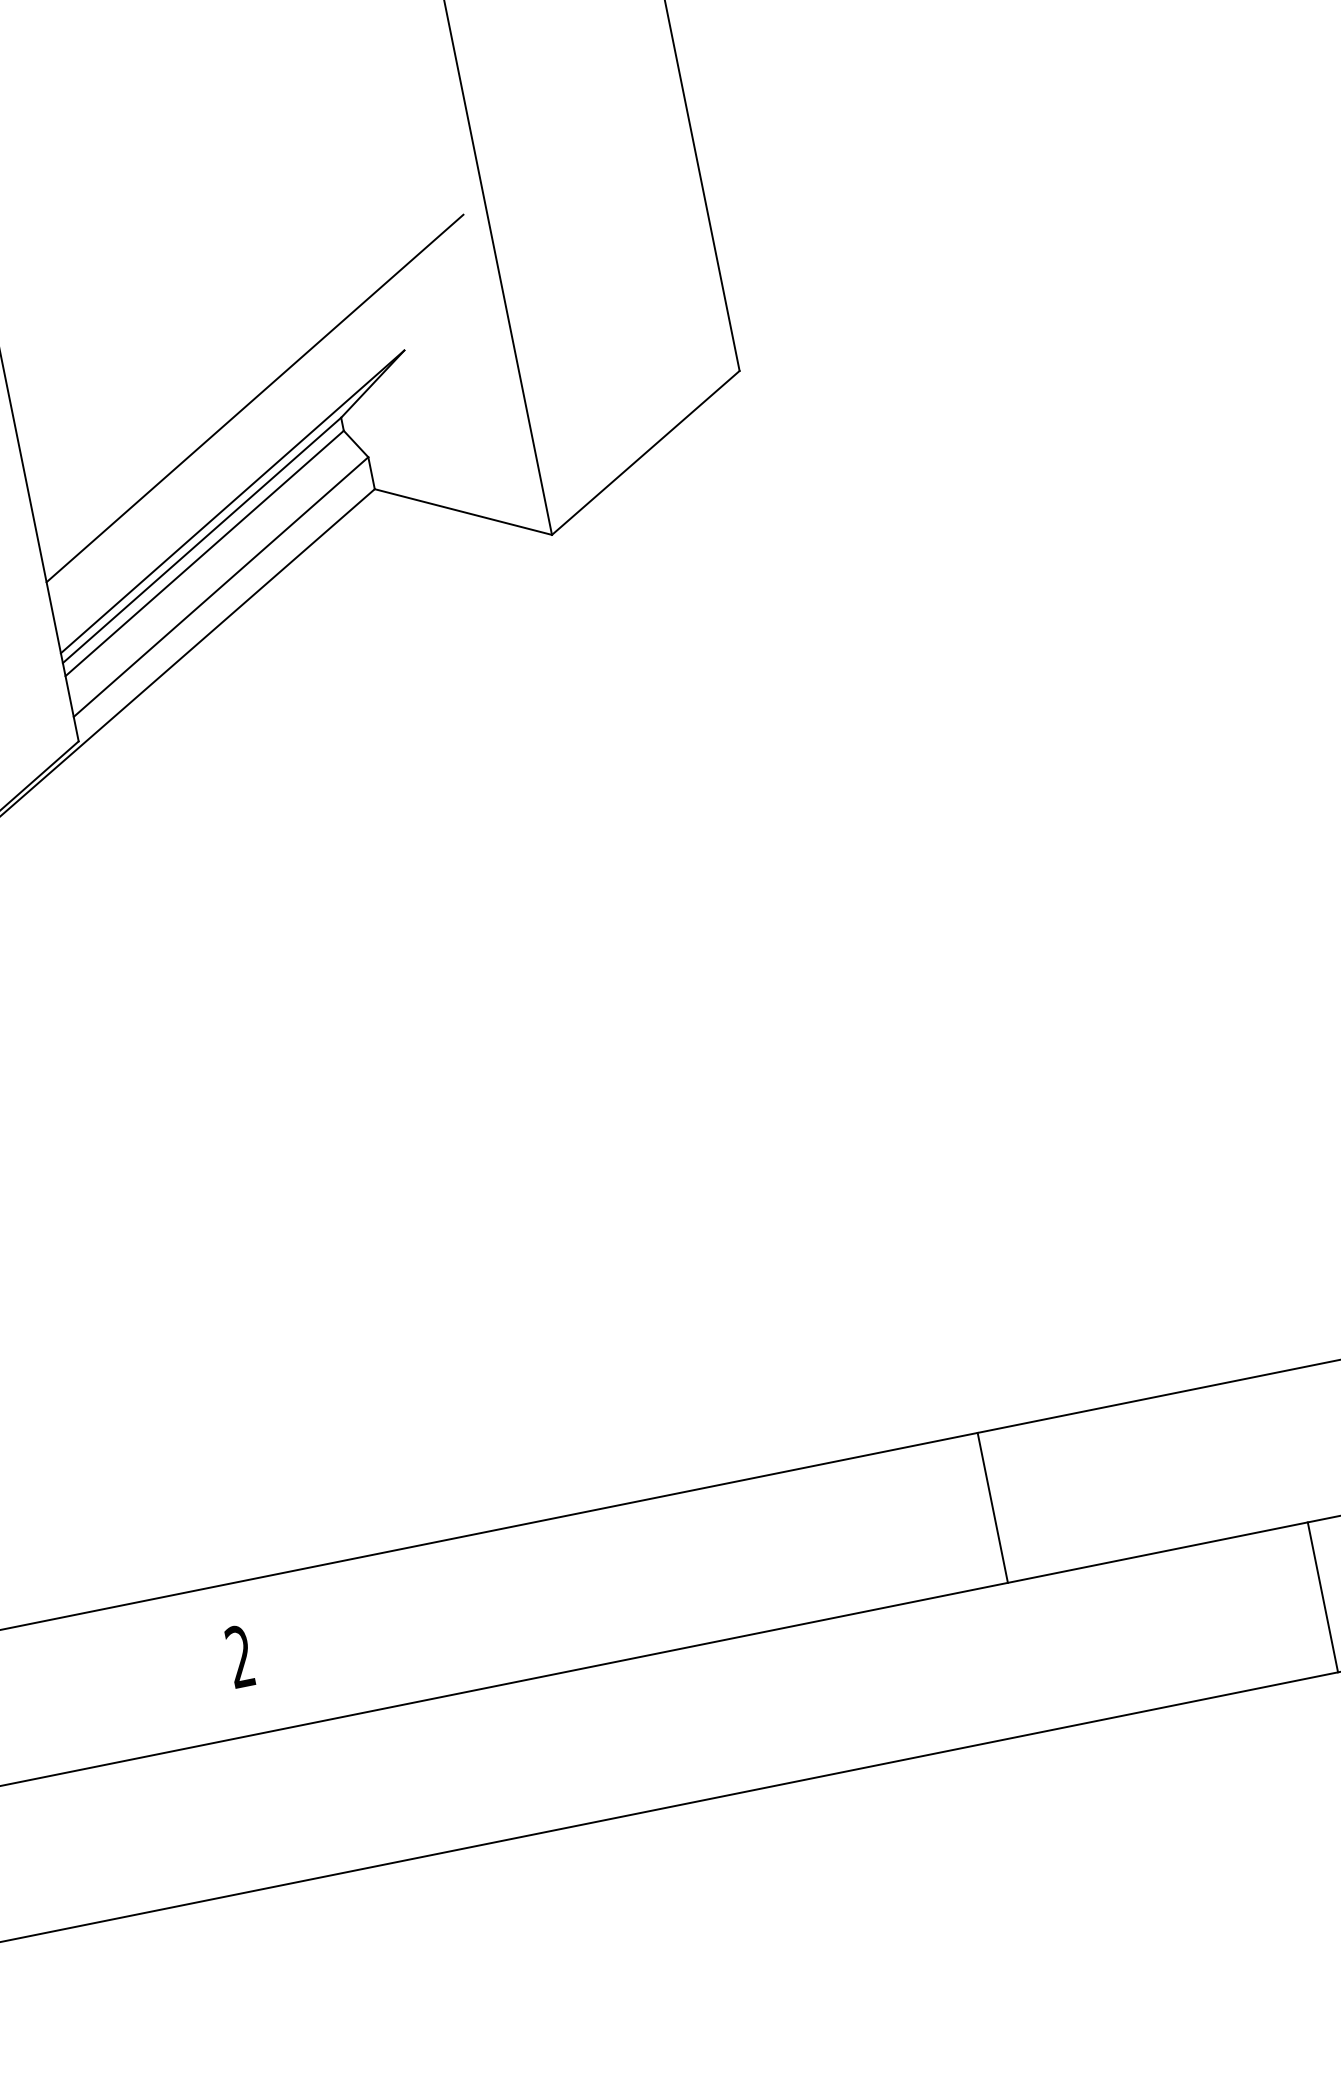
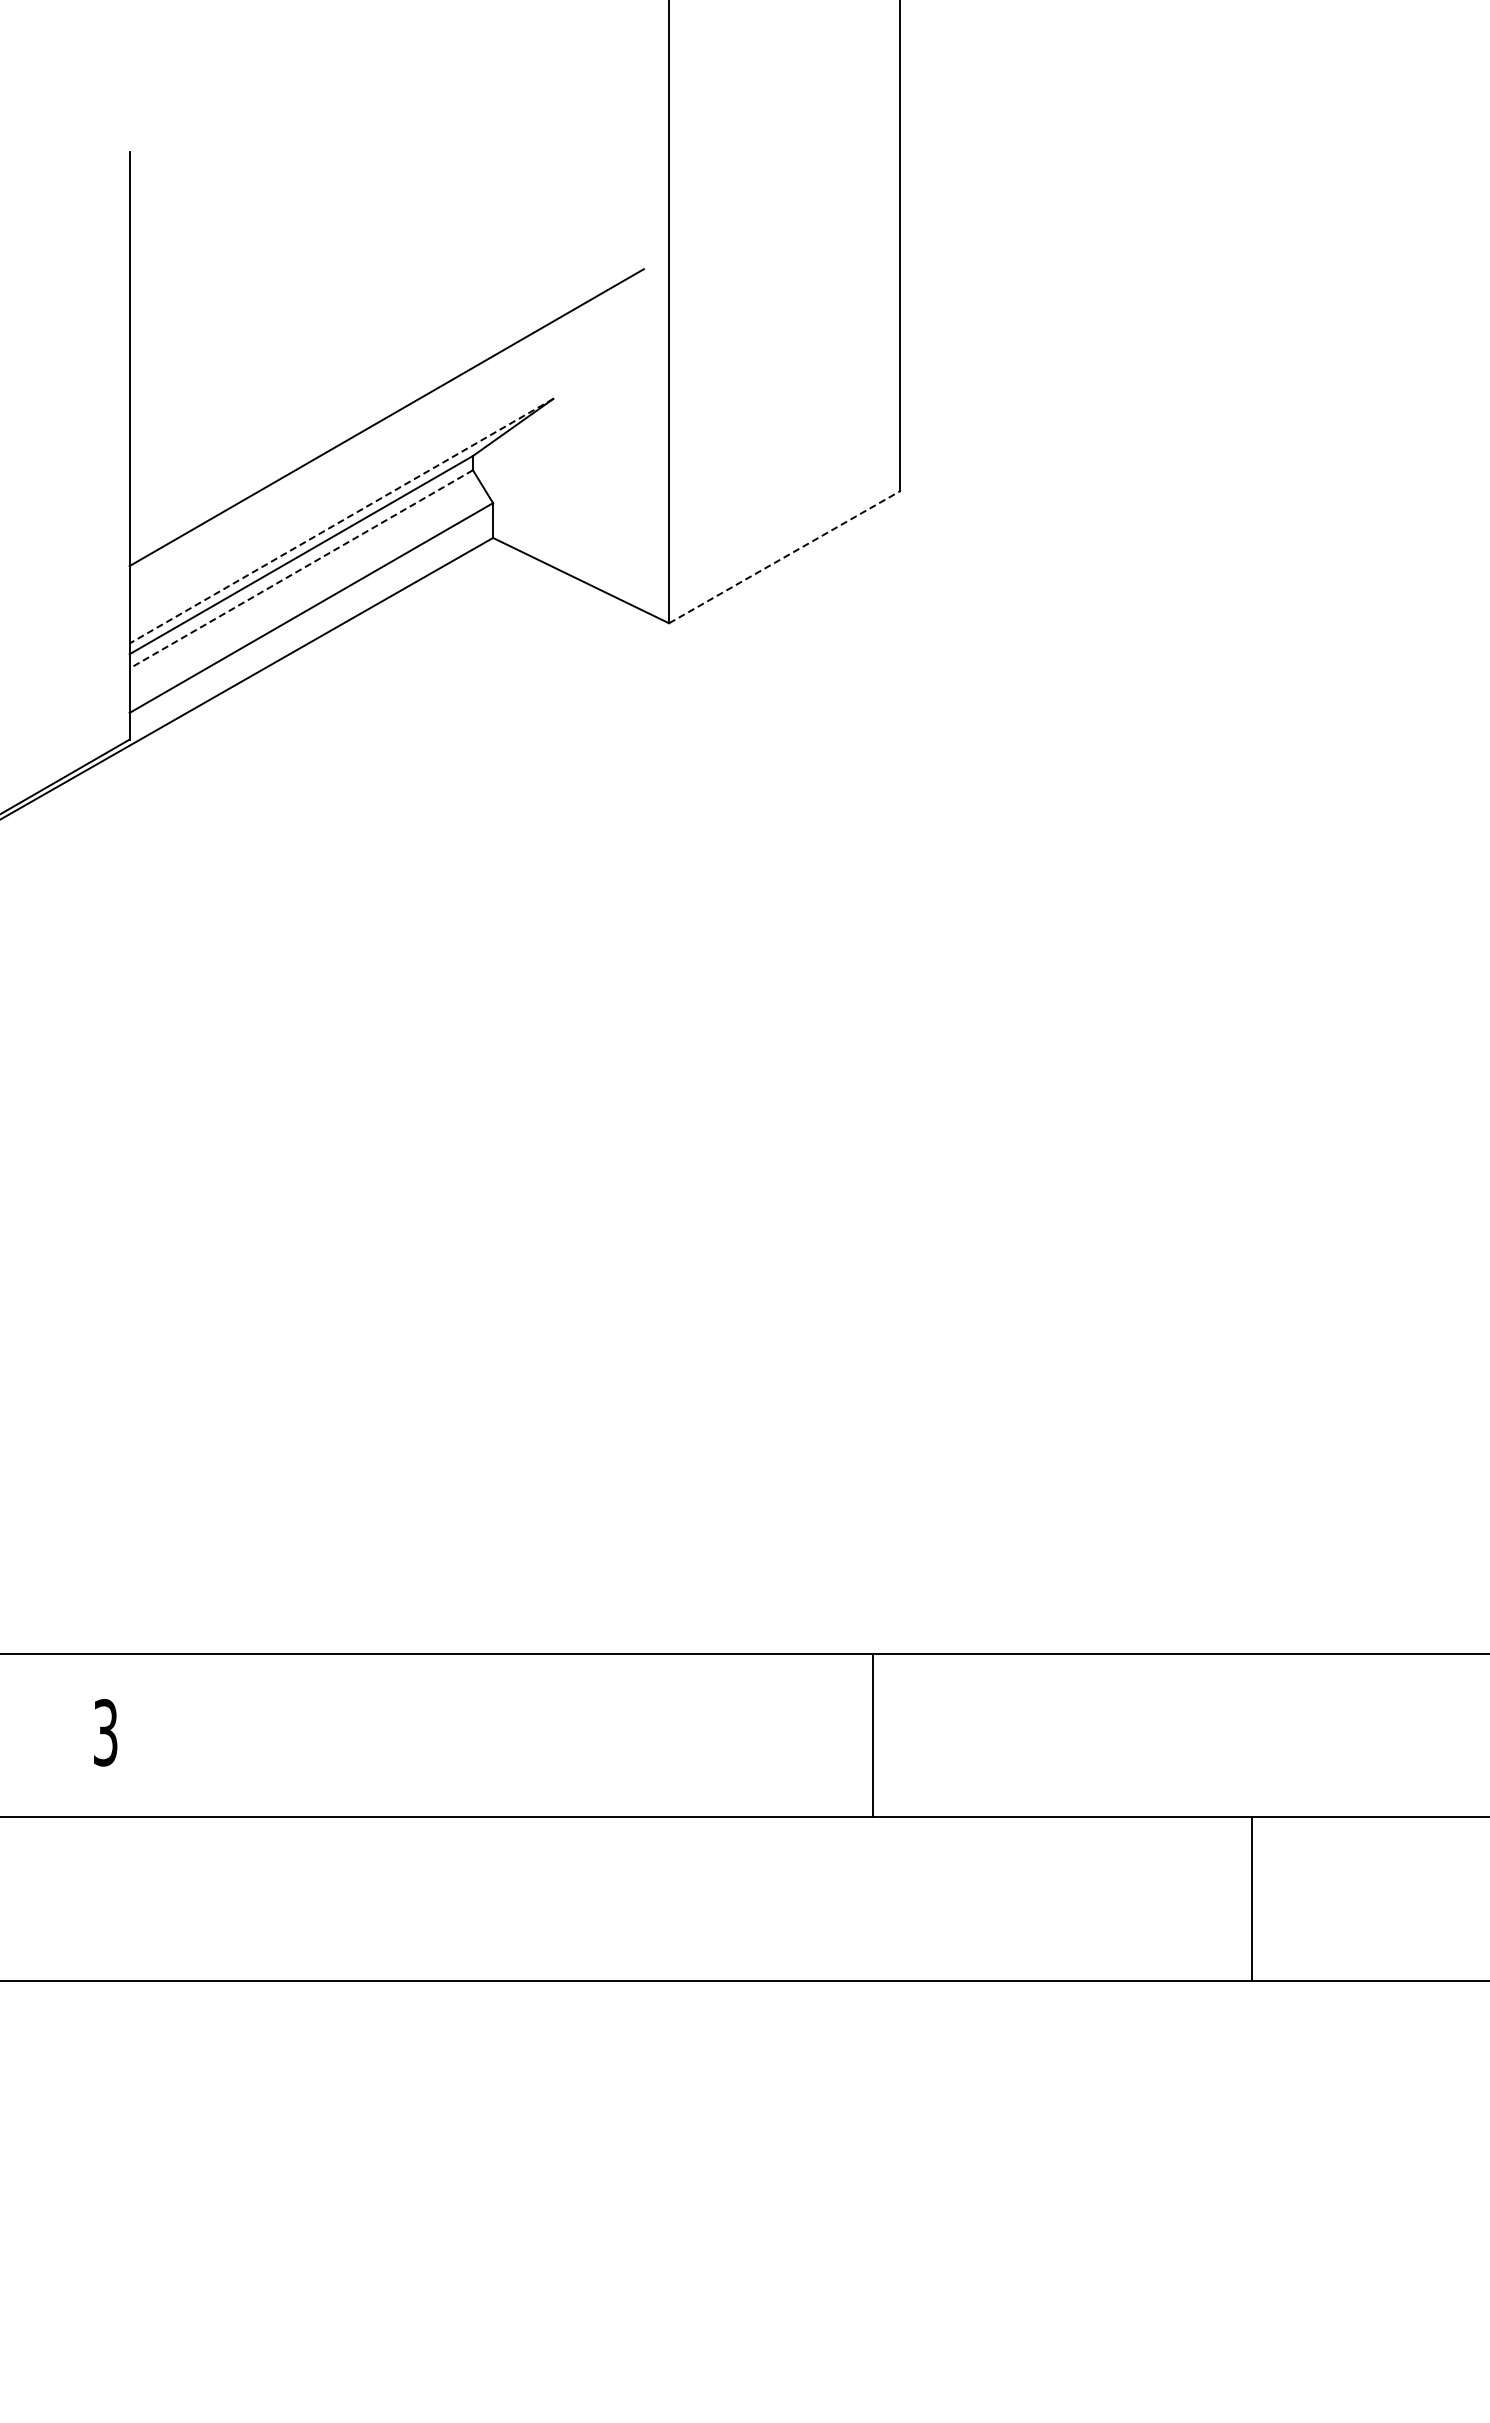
line: (646, 452) -> (785, 556), solid -> dashed
line: (232, 502) -> (341, 521), solid -> dashed
line: (203, 553) -> (300, 569), solid -> dashed
line: (992, 1507) -> (873, 1735), moved
text: (240, 1656) -> (105, 1732), 2 -> 3

